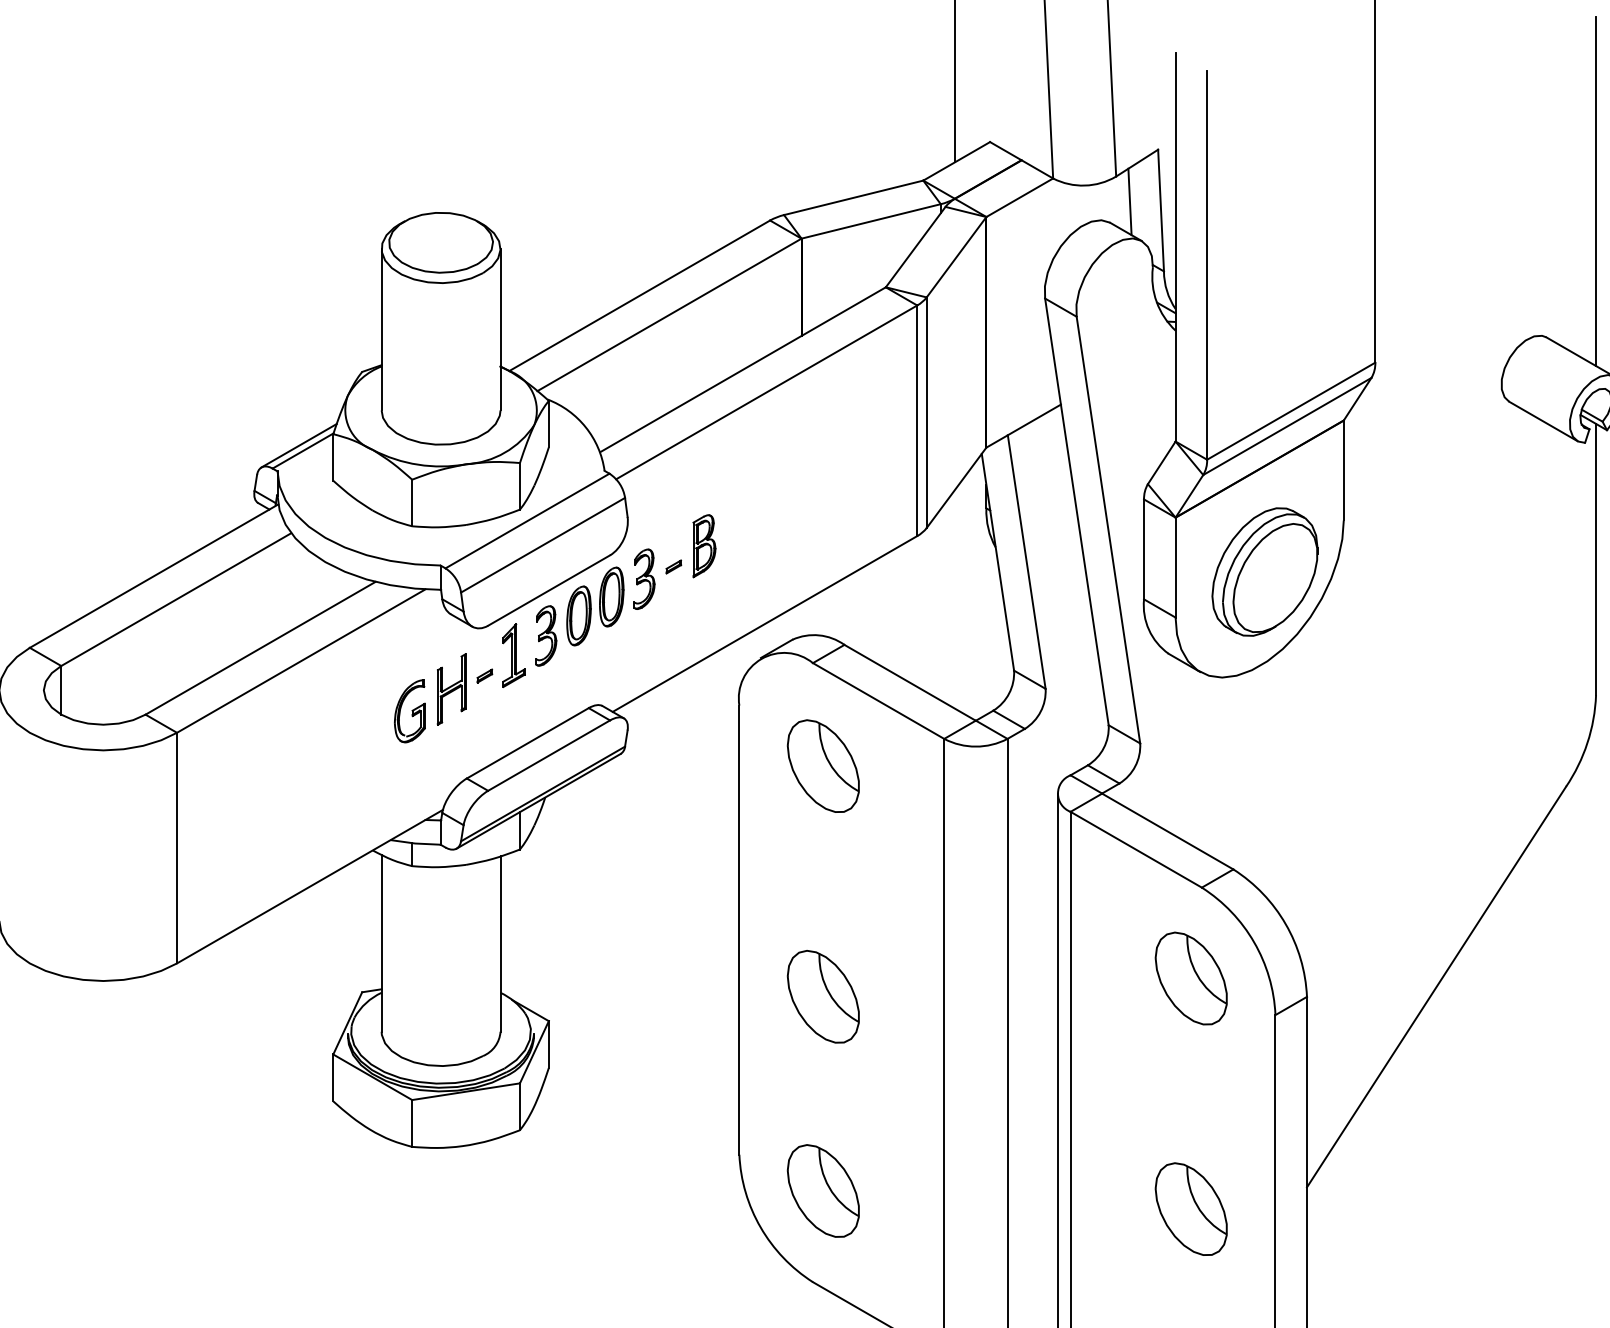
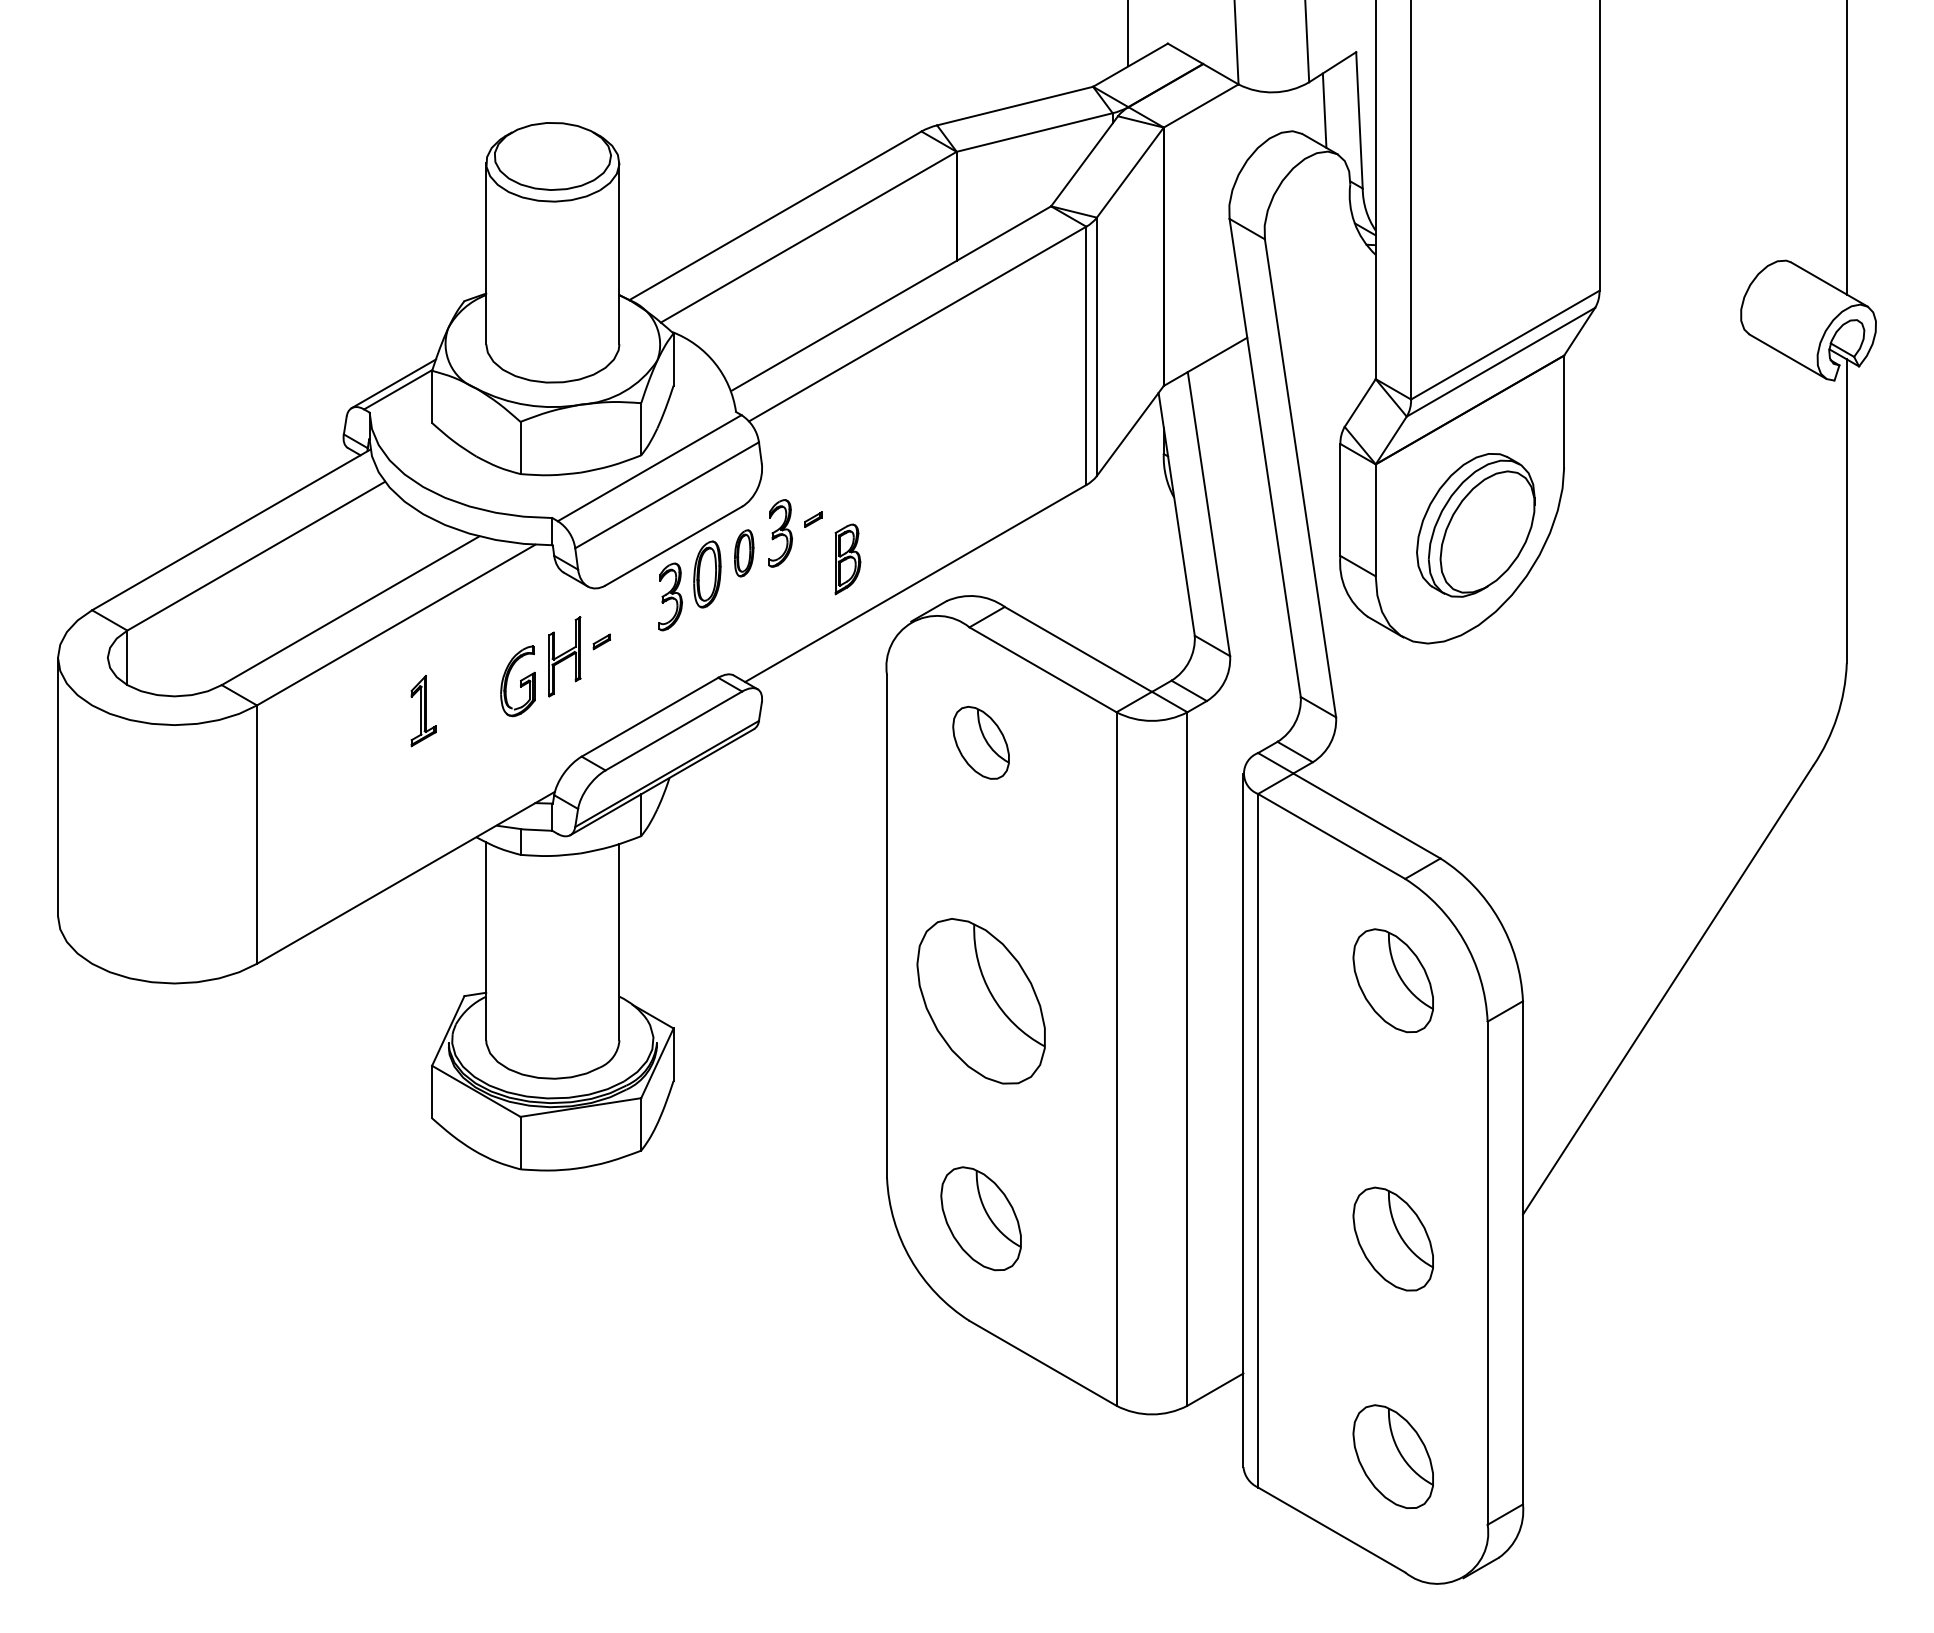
part: (704, 546) -> (847, 559), moved
part: (612, 597) -> (744, 553), size x0.7
part: (513, 656) -> (423, 711), moved
part: (822, 765) -> (980, 742), size x0.7
part: (822, 996) -> (980, 1000), size x1.6

